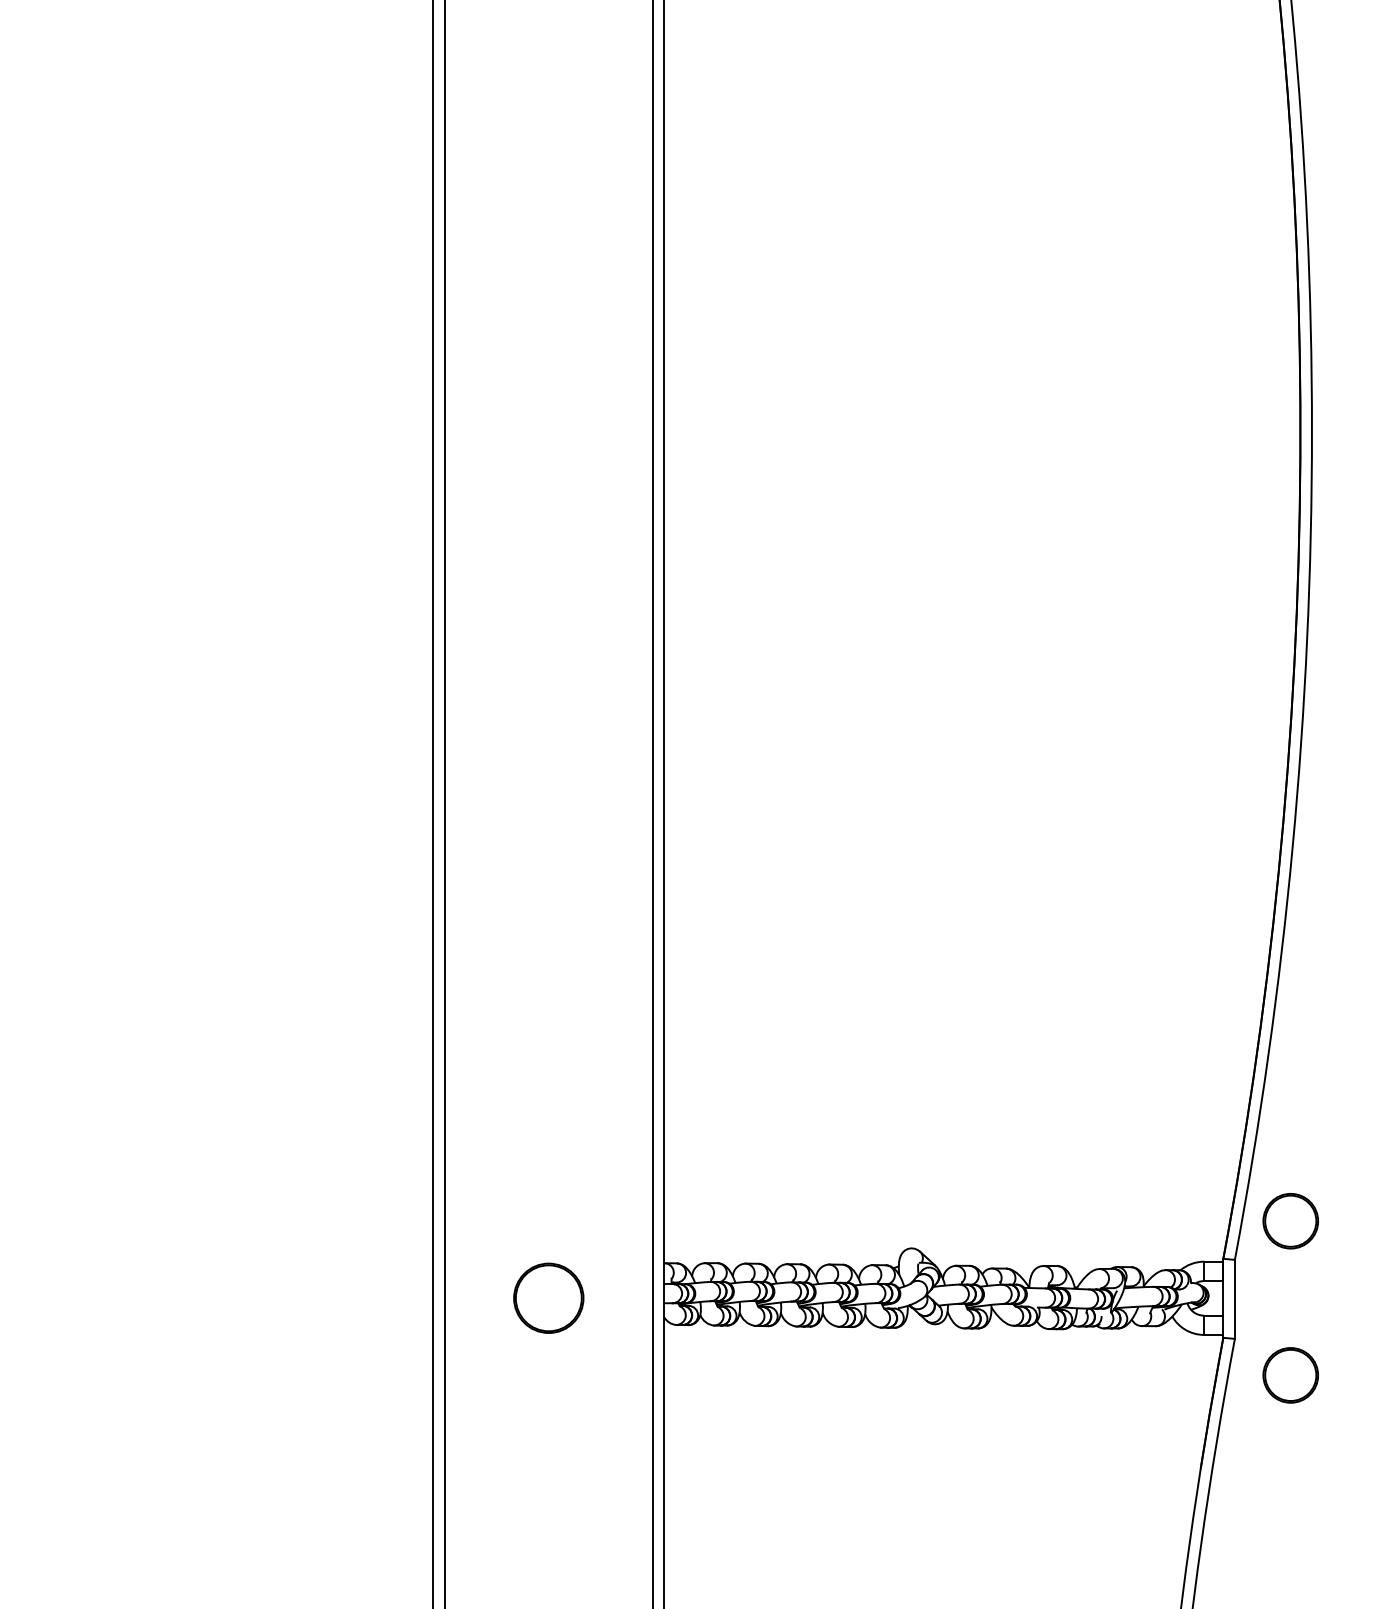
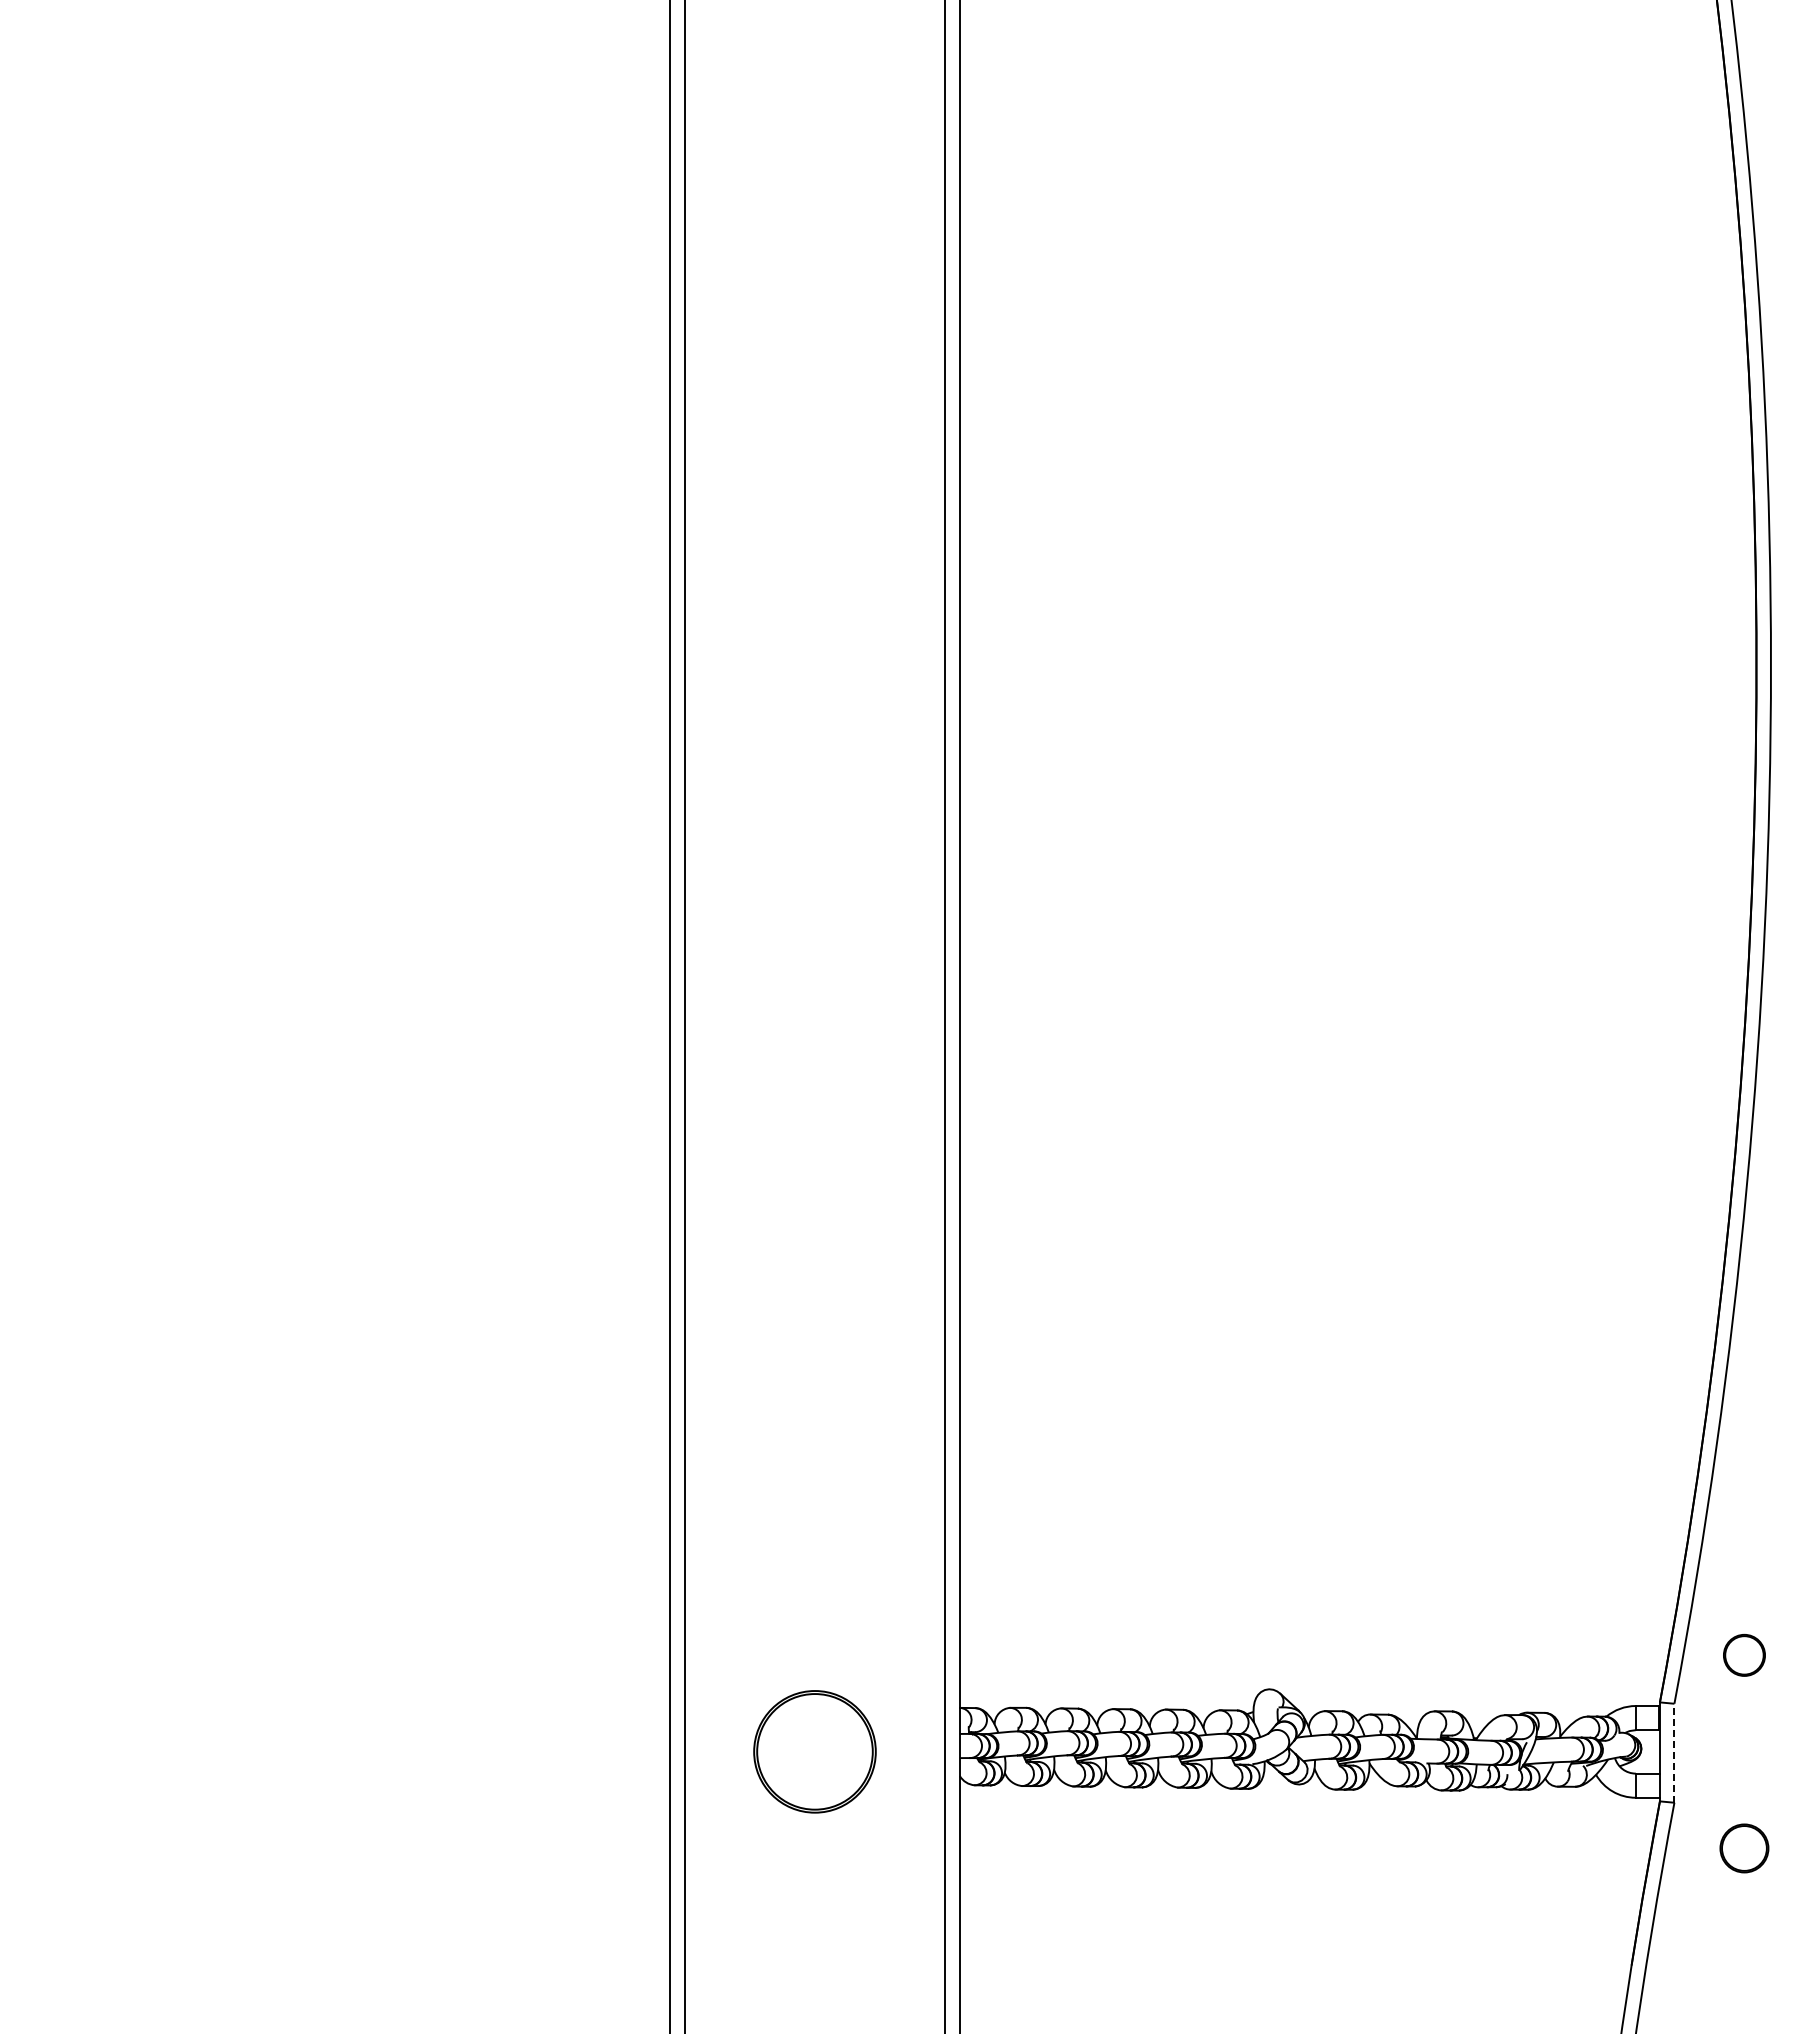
part: (1290, 1221) -> (1744, 1655), size x0.6
part: (548, 1298) -> (814, 1751), size x1.4
line: (1234, 1298) -> (1674, 1752), solid -> dashed
part: (1290, 1375) -> (1744, 1848), size x0.7

